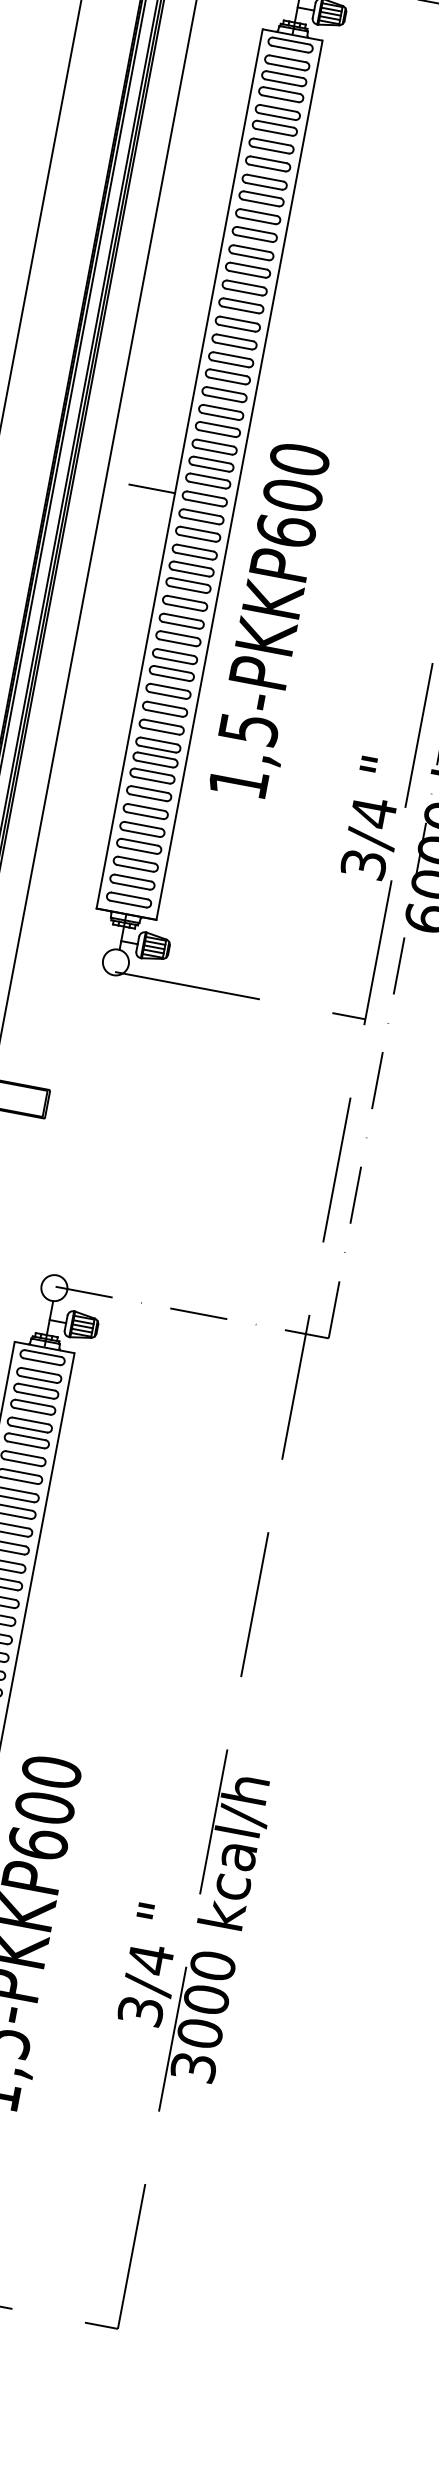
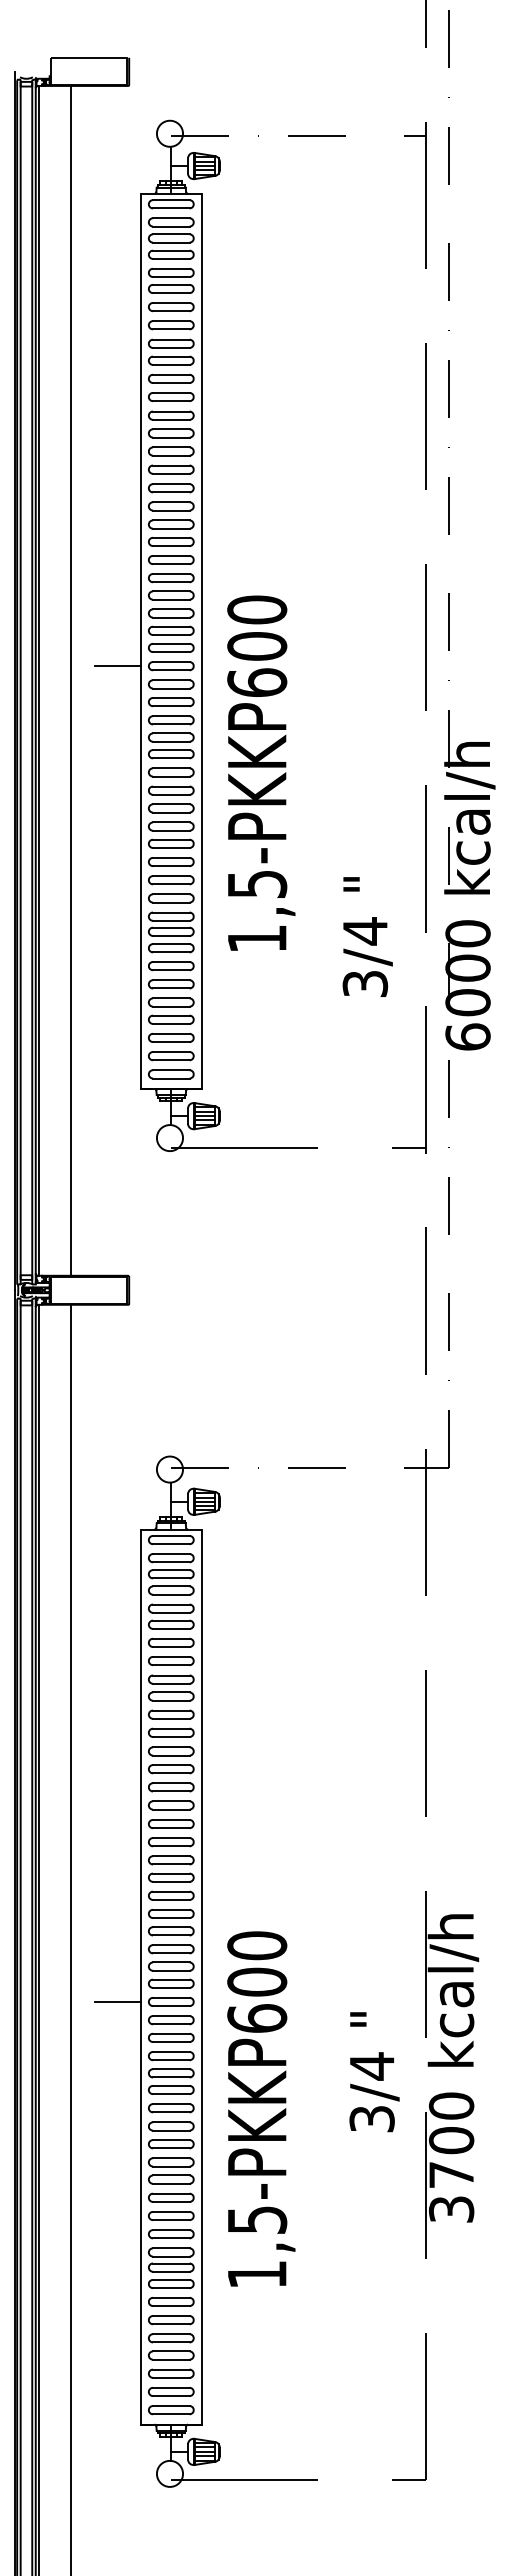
text: (374, 818) -> (367, 936), moved
text: (151, 1965) -> (374, 2072), moved
text: (200, 2033) -> (451, 2174), 3000 -> 3700

